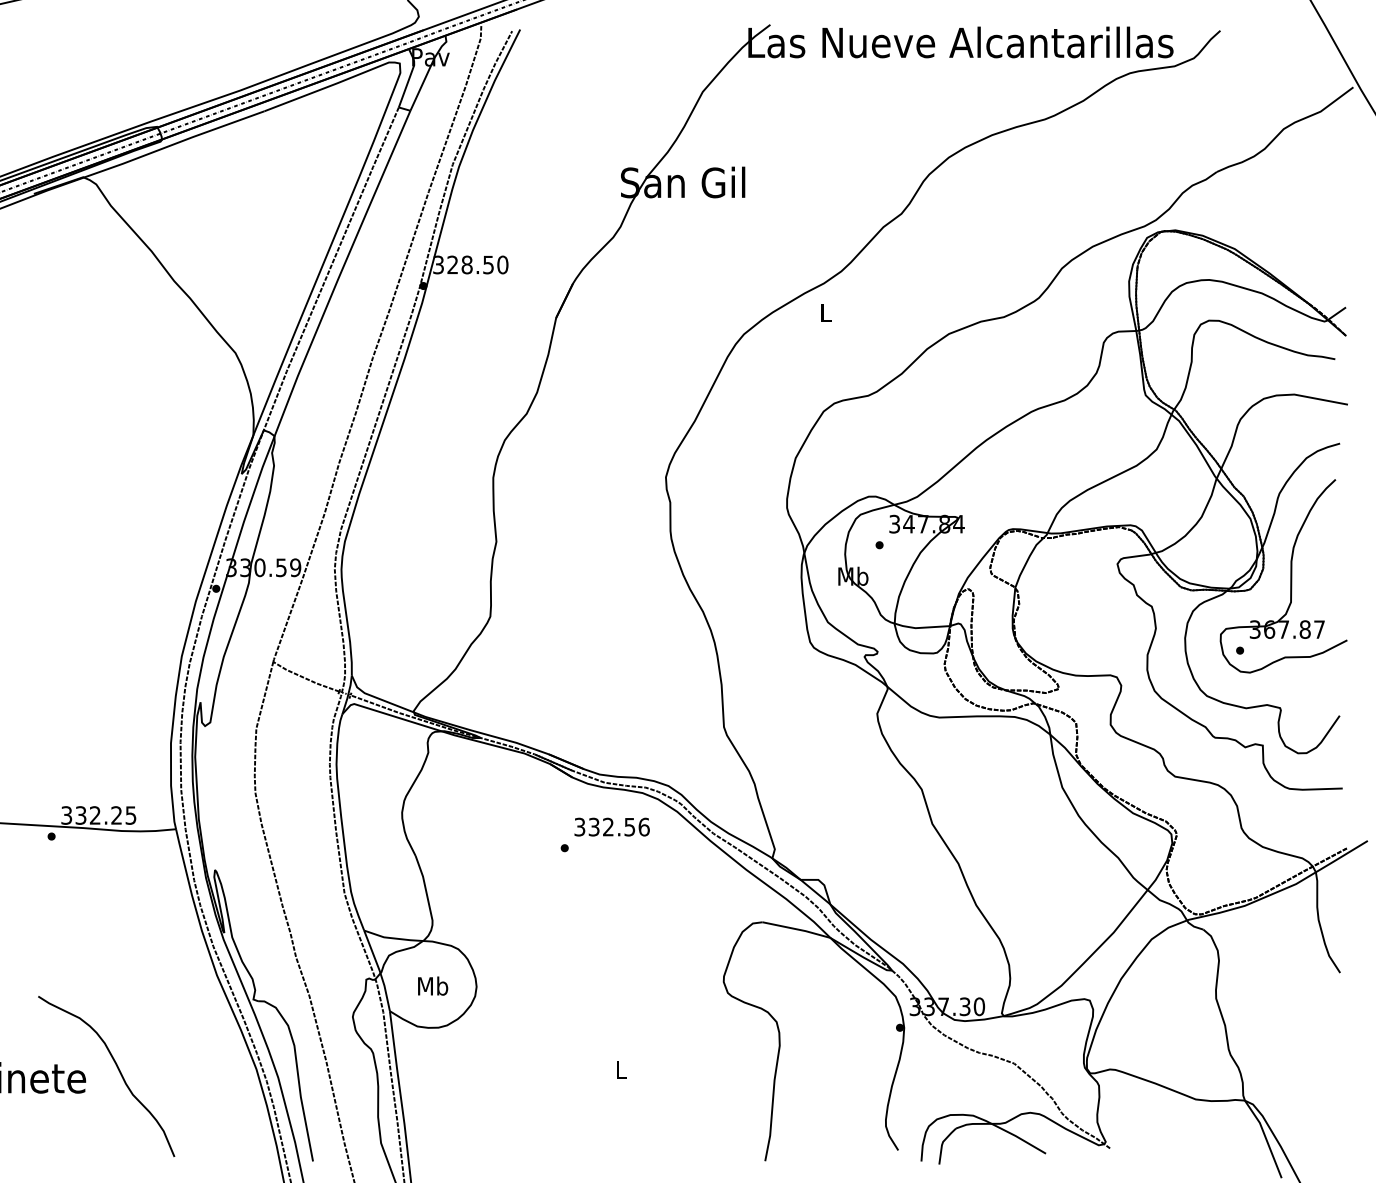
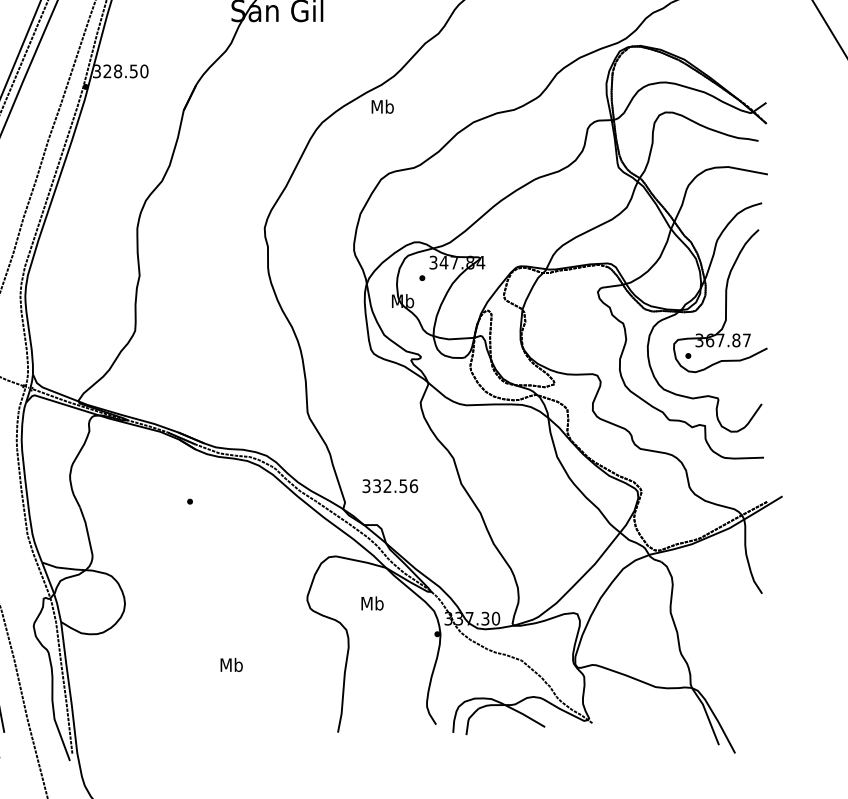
text: (826, 312) -> (383, 106), L -> Mb
text: (611, 826) -> (389, 485), moved
text: (433, 985) -> (372, 603), moved
text: (621, 1069) -> (231, 664), L -> Mb

